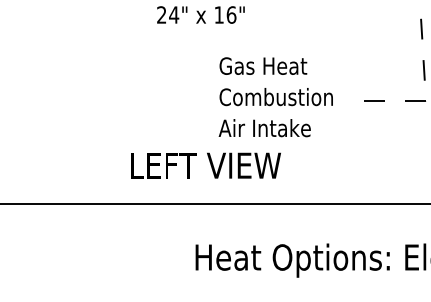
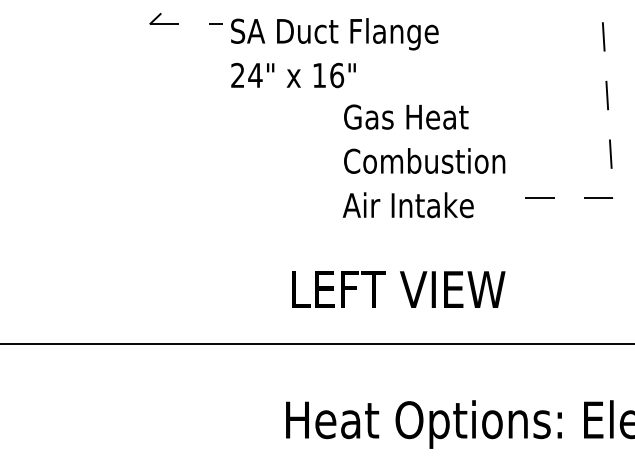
text: (275, 97) -> (423, 161), moved
text: (205, 165) -> (398, 289), moved

